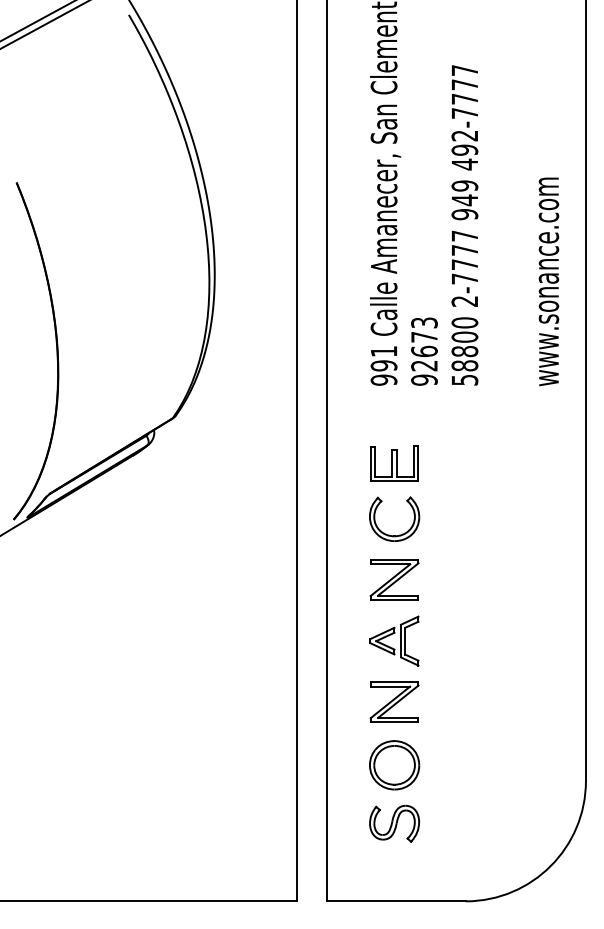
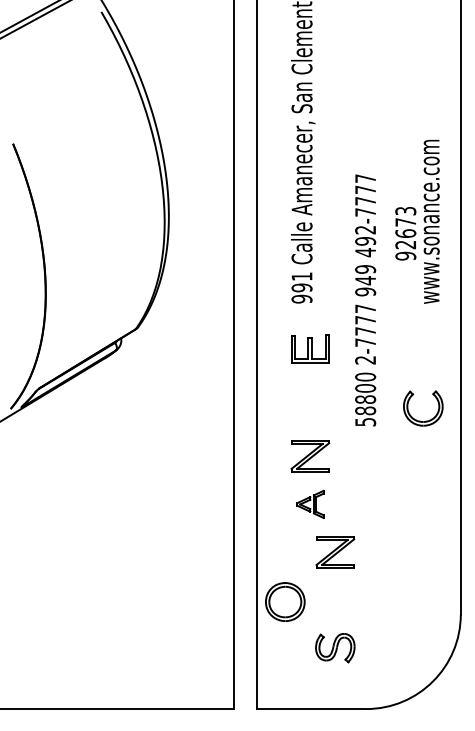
text: (464, 225) -> (365, 300), moved
text: (424, 351) -> (405, 233), moved
part: (394, 463) -> (310, 348), moved
part: (397, 534) -> (425, 420), moved
part: (394, 641) -> (310, 504), size x0.7
part: (394, 702) -> (335, 552), moved
part: (394, 764) -> (285, 601), moved
part: (394, 824) -> (335, 648), moved

